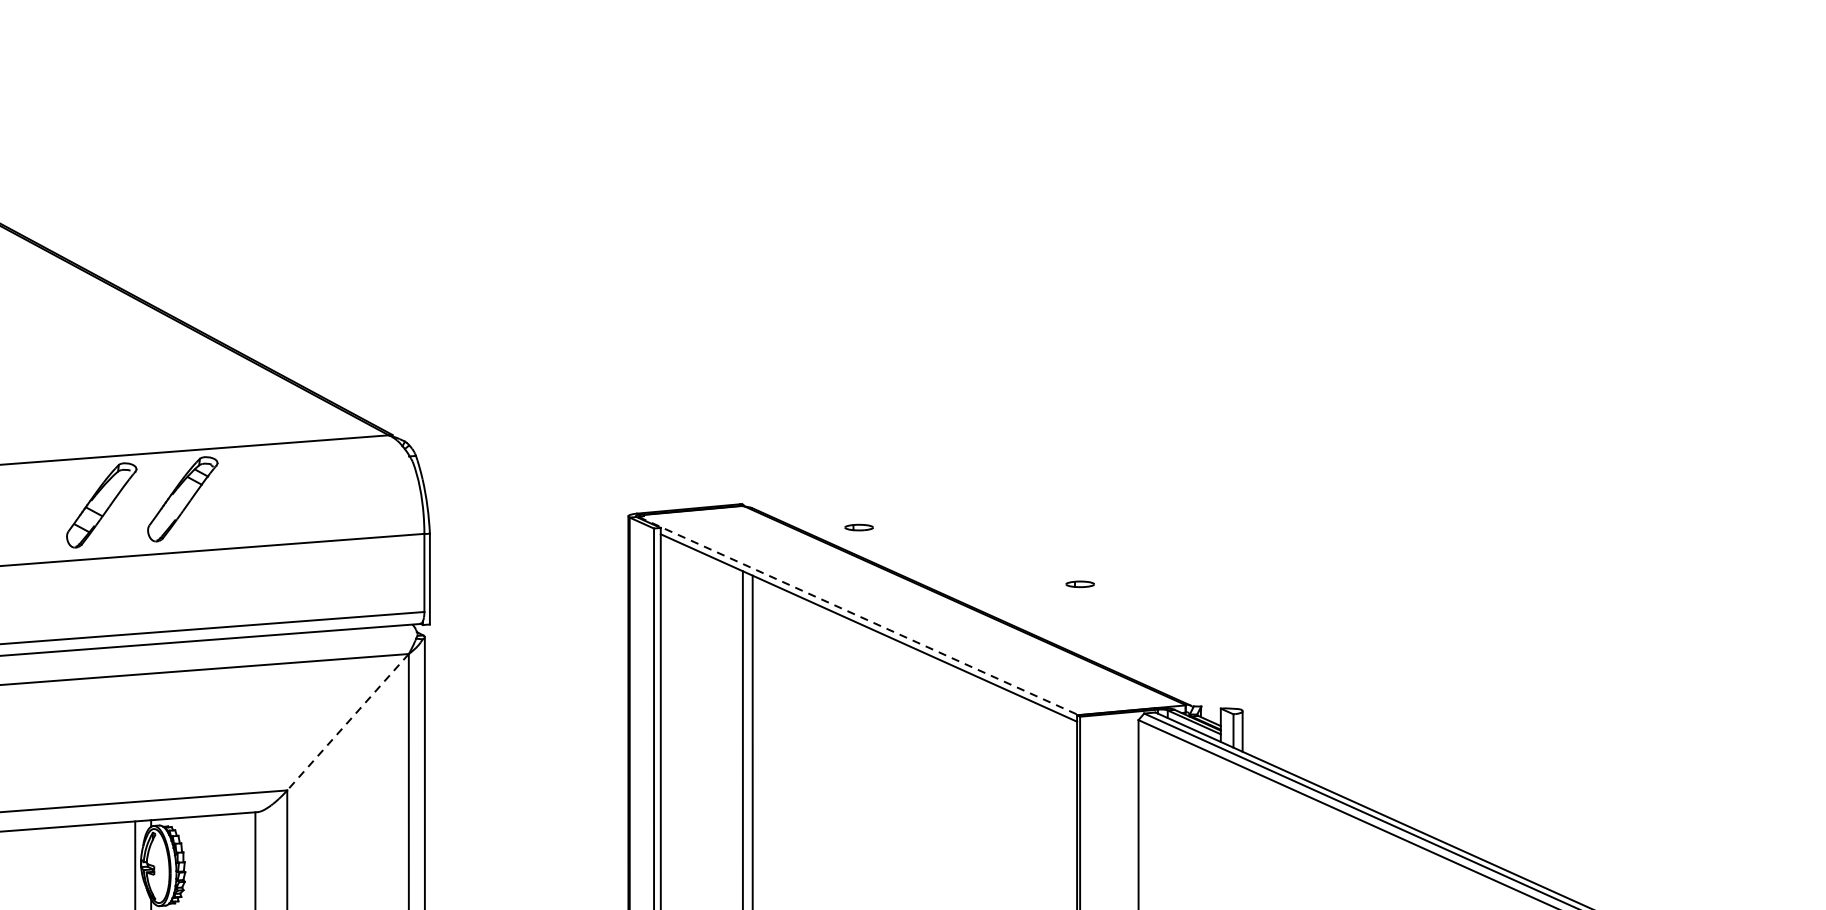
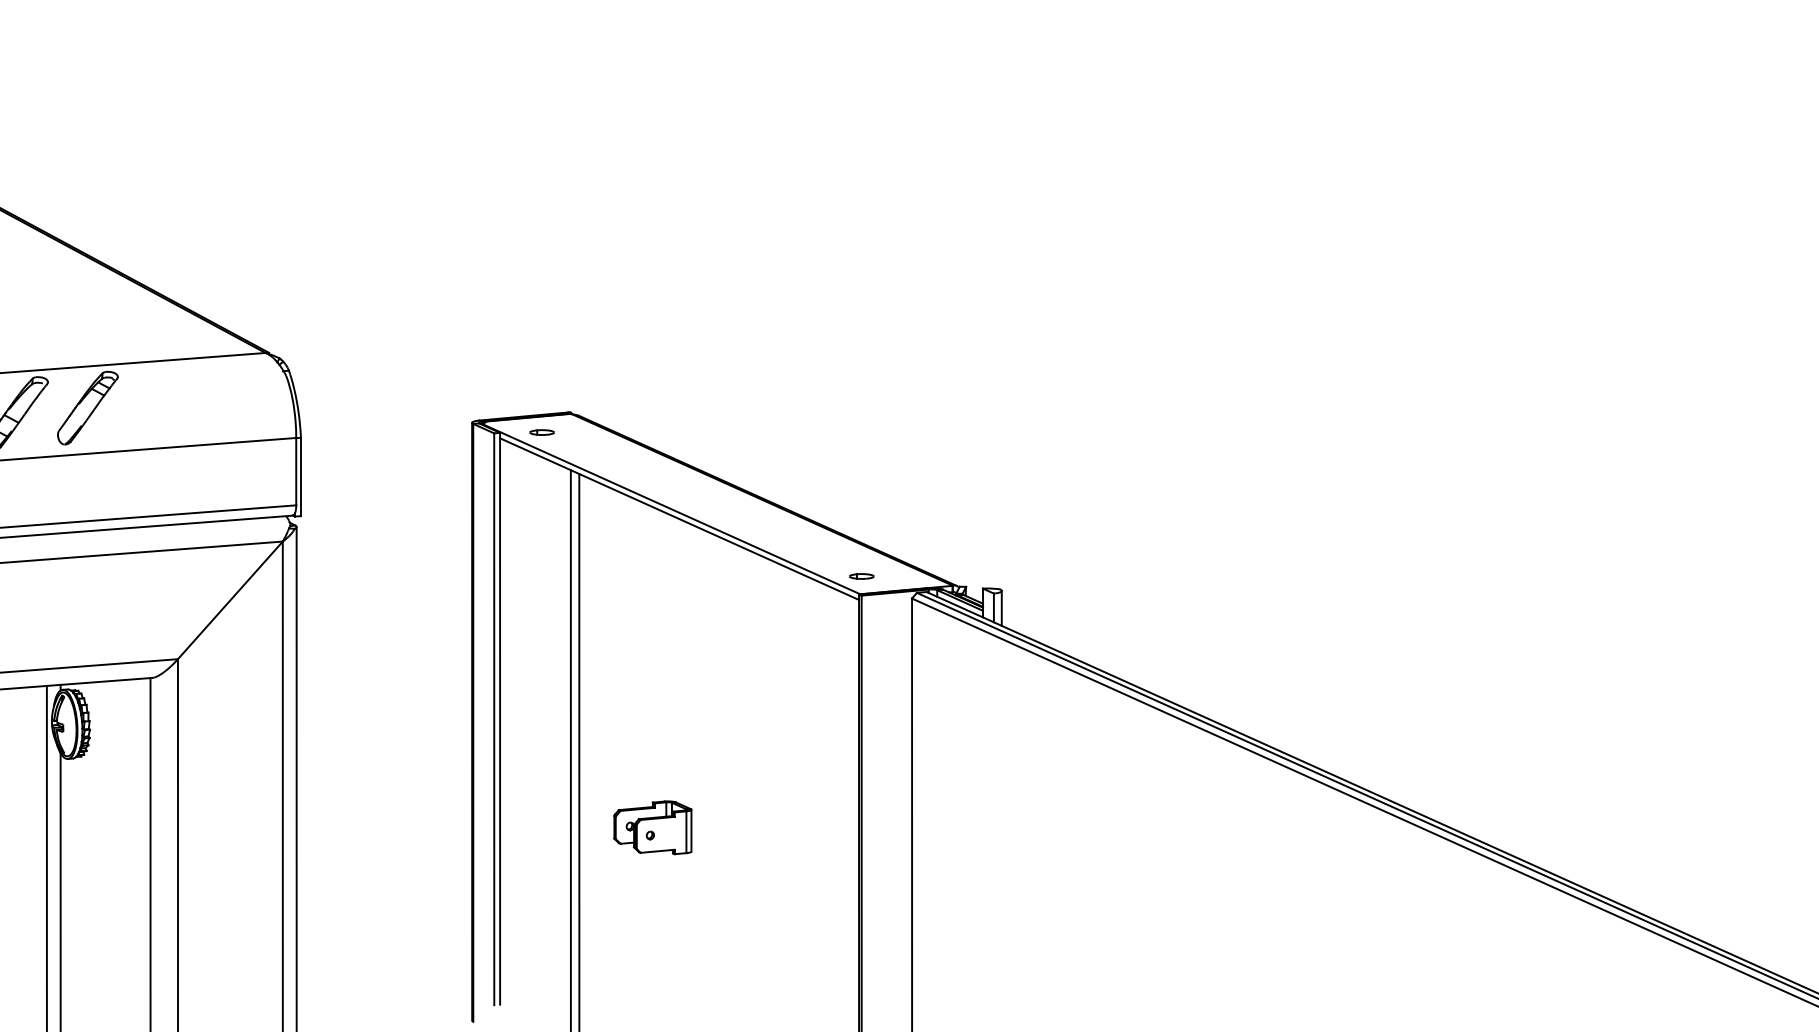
part: (858, 527) -> (541, 432), moved
part: (1079, 584) -> (861, 576), moved
line: (858, 615) -> (670, 508), dashed -> solid
line: (348, 722) -> (230, 600), dashed -> solid

